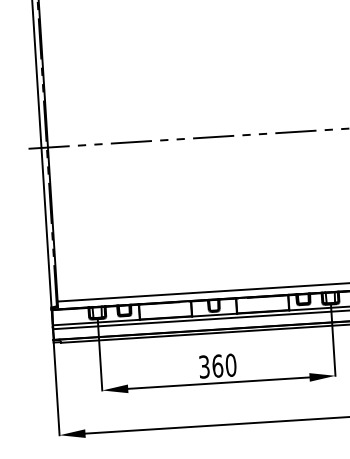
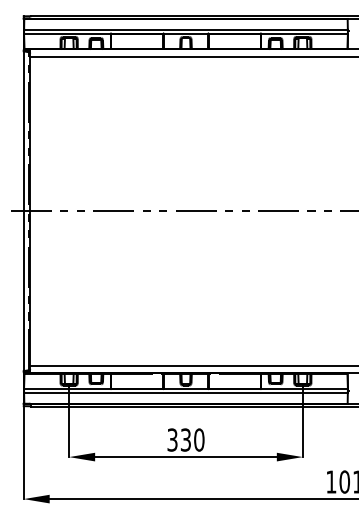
text: (217, 365) -> (185, 439), 360 -> 330

